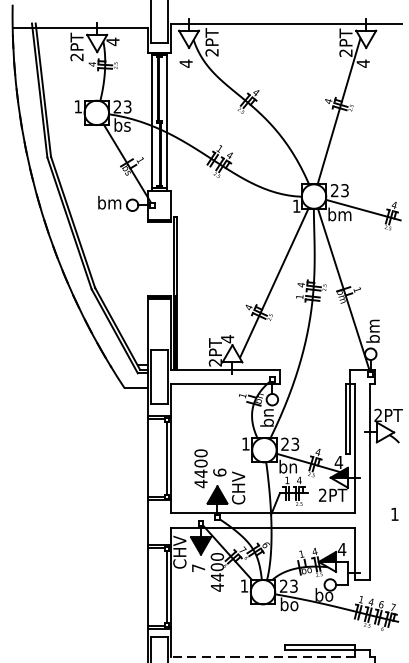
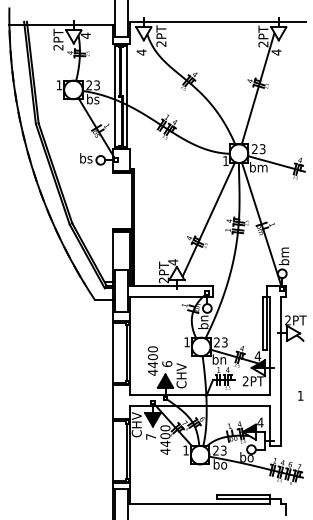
text: (109, 202) -> (83, 158), bm -> bs
line: (262, 656) -> (199, 504), dashed -> solid

